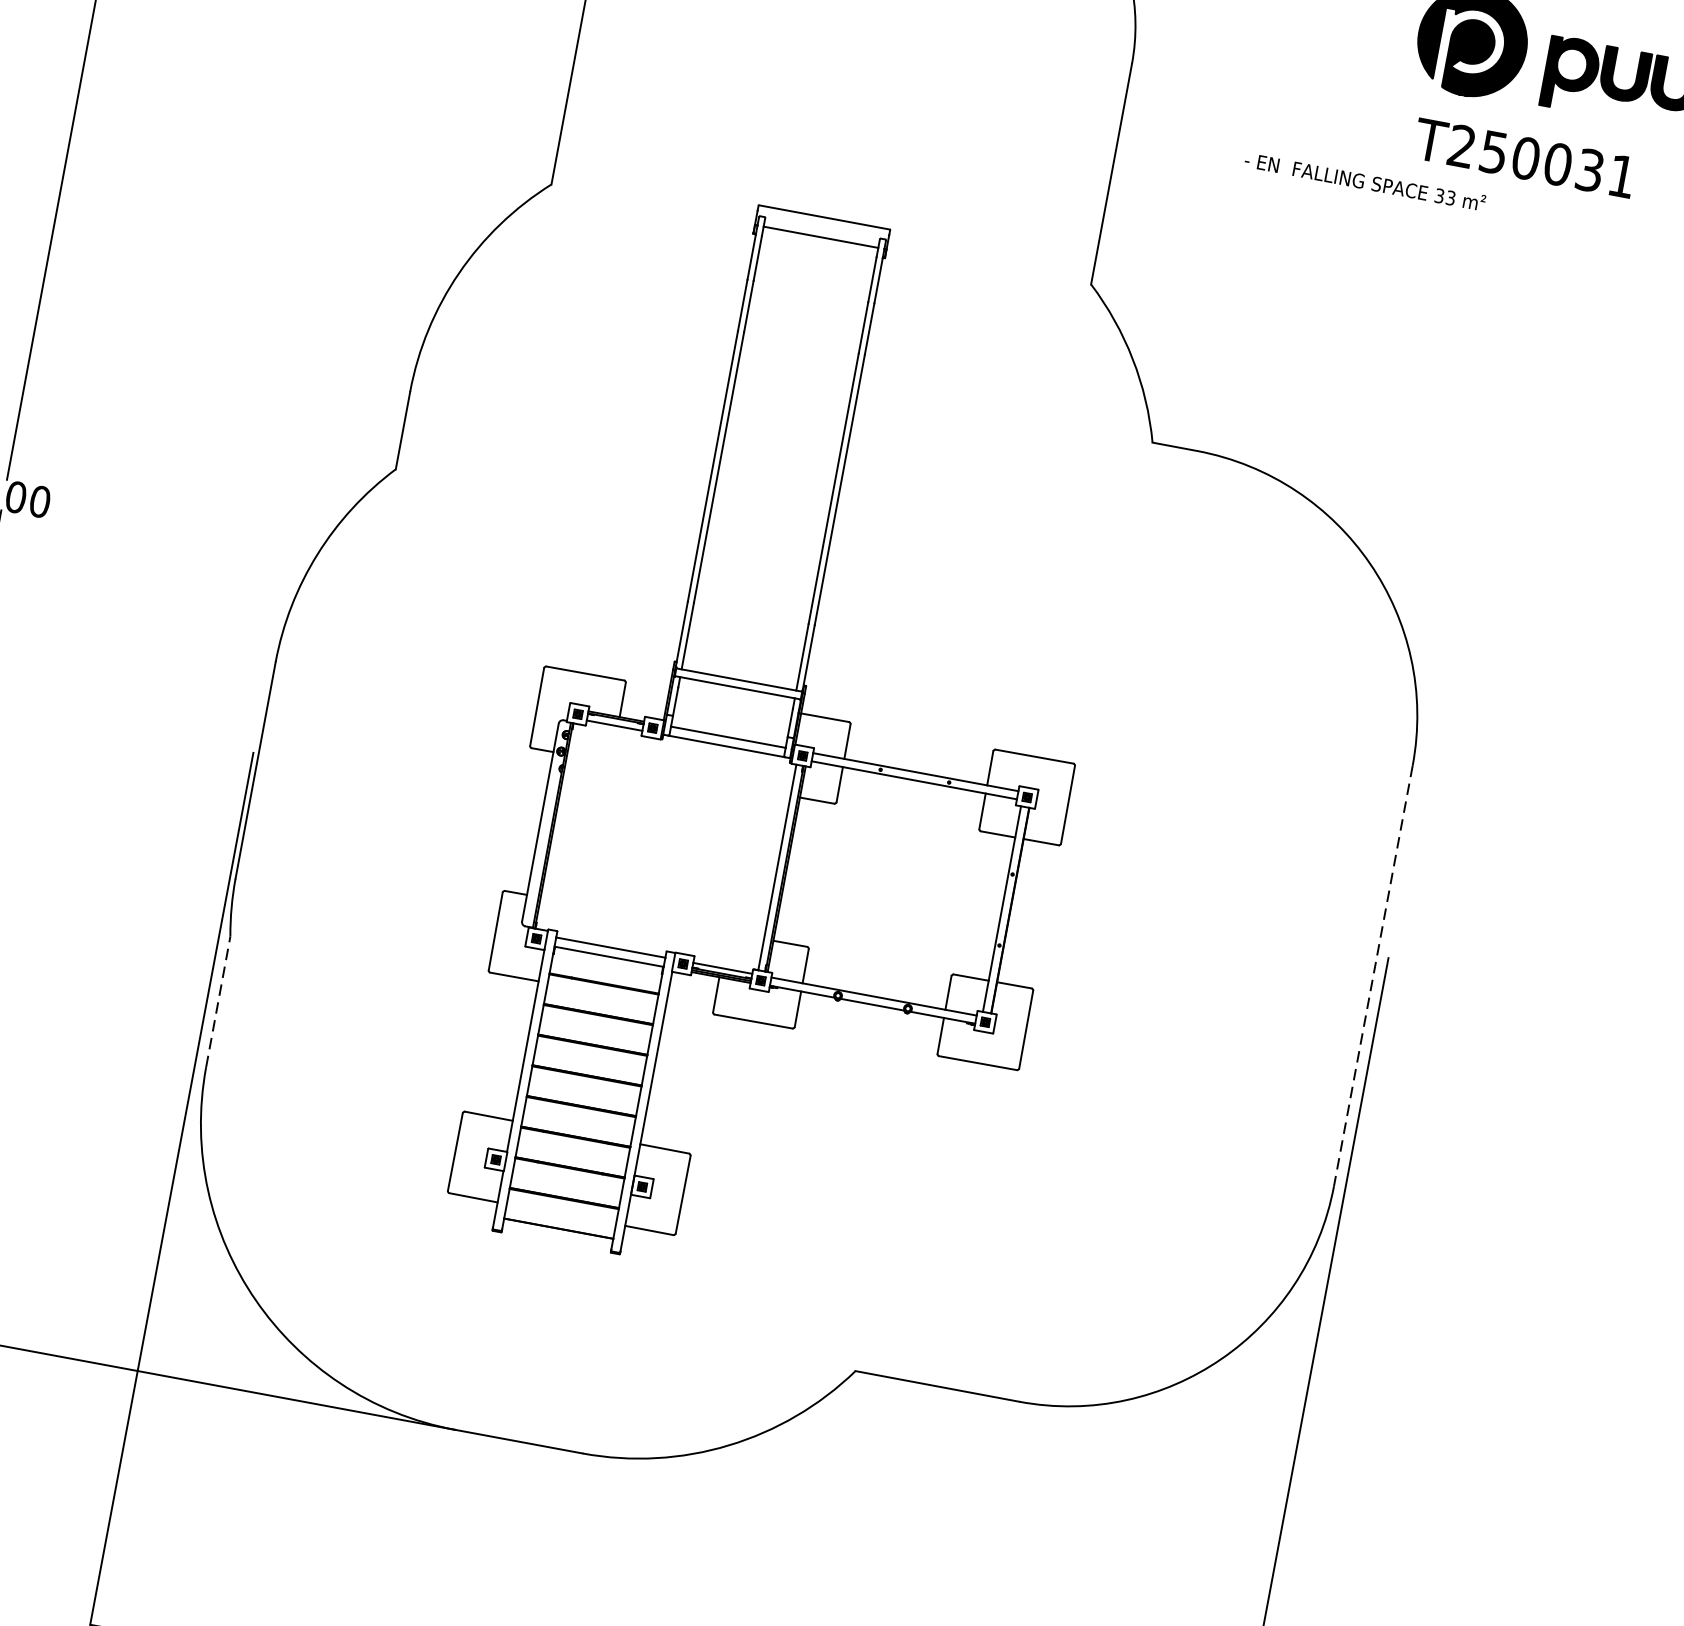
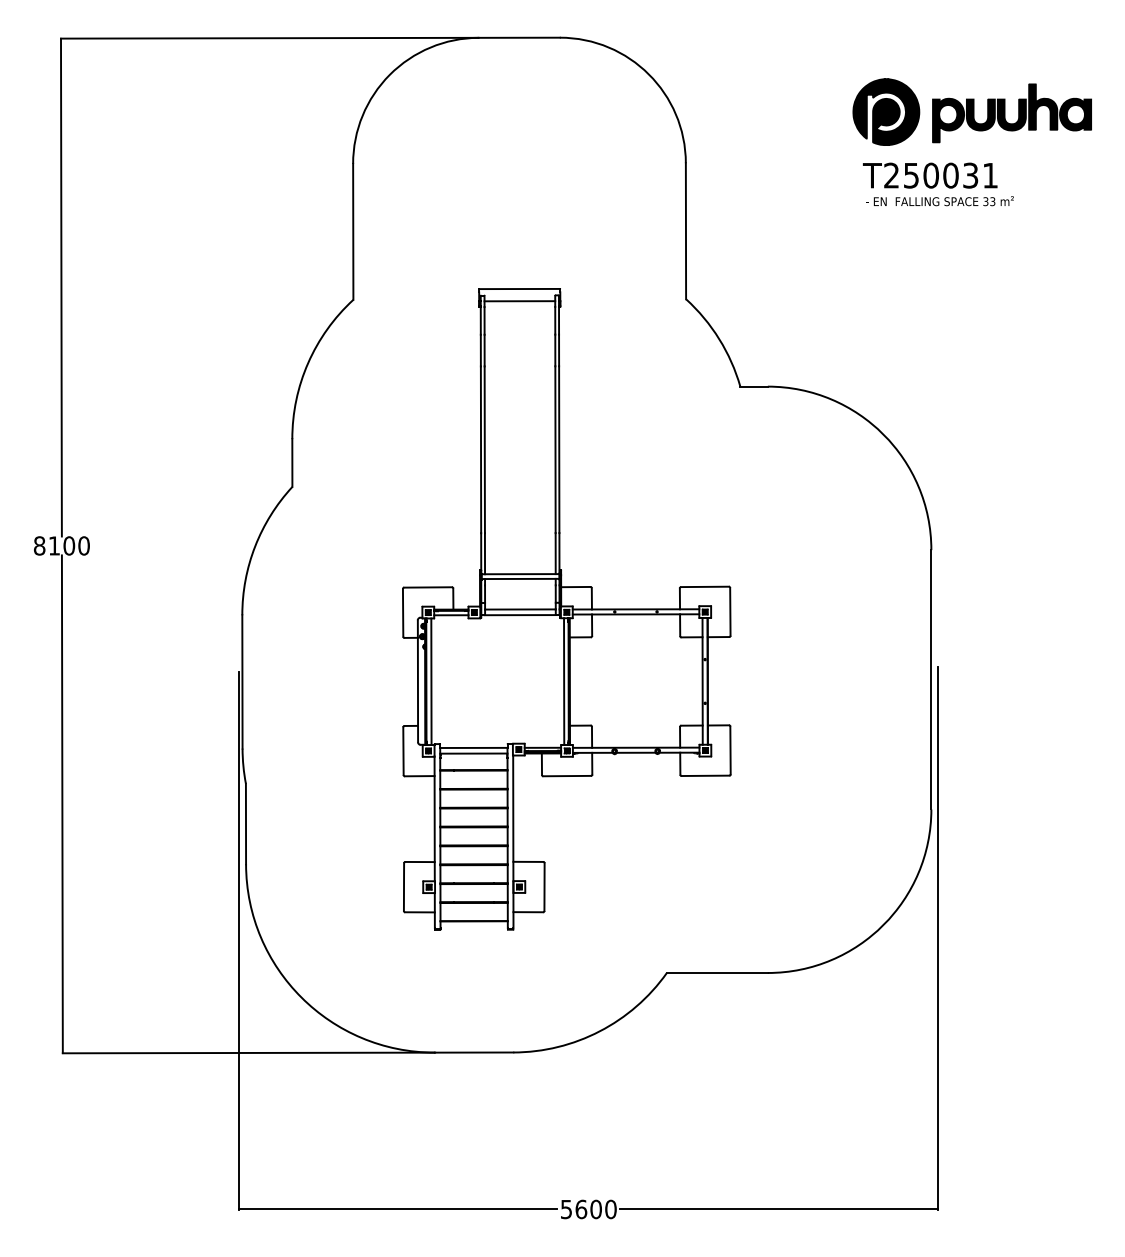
text: (1364, 181) -> (939, 201), moved
line: (562, 827) -> (431, 681), added
line: (1373, 975) -> (931, 679), dashed -> solid
line: (219, 1001) -> (246, 823), dashed -> solid

